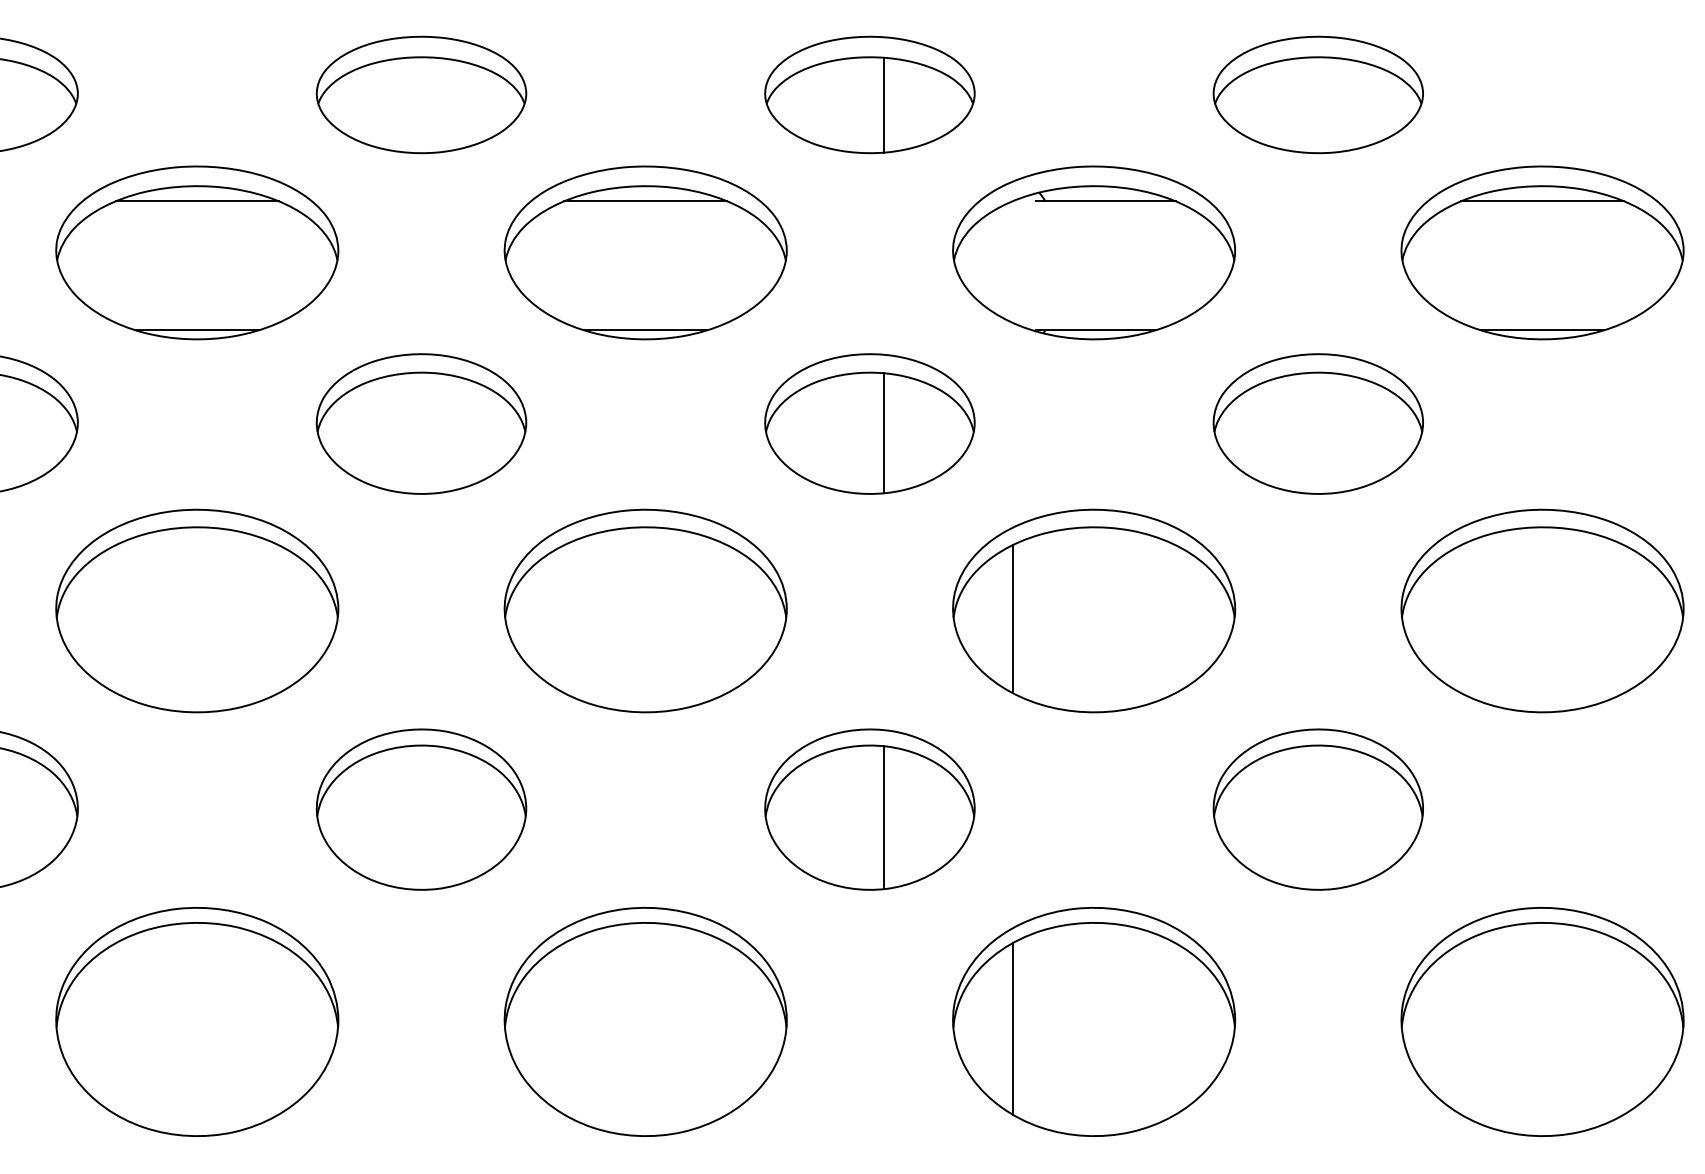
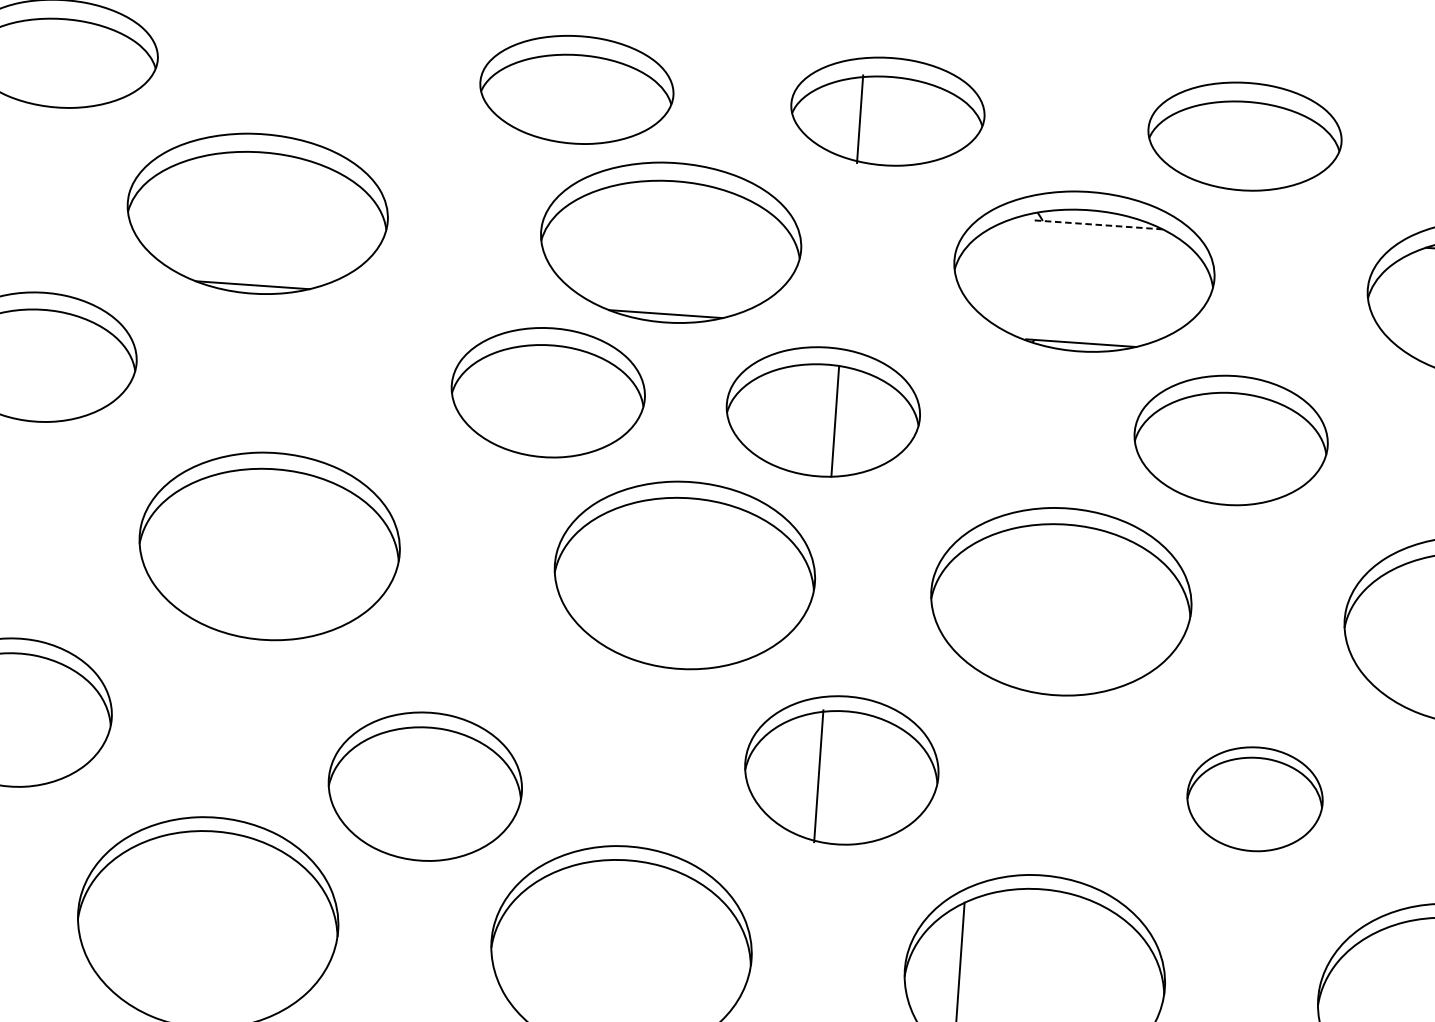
part: (421, 94) -> (576, 89), moved
part: (1317, 94) -> (1244, 136), moved
line: (883, 104) -> (860, 118), moved
line: (196, 201) -> (260, 166), removed
line: (645, 201) -> (674, 195), removed
line: (1106, 201) -> (1099, 225), solid -> dashed
part: (421, 423) -> (548, 392), moved
part: (869, 423) -> (822, 411), moved
part: (1317, 423) -> (1230, 439), moved
part: (197, 610) -> (269, 545), moved
part: (645, 610) -> (684, 574), moved
line: (1012, 619) -> (985, 604), removed
part: (421, 809) -> (425, 786), moved
part: (1317, 809) -> (1254, 799), size x0.7
line: (883, 817) -> (818, 776), moved

